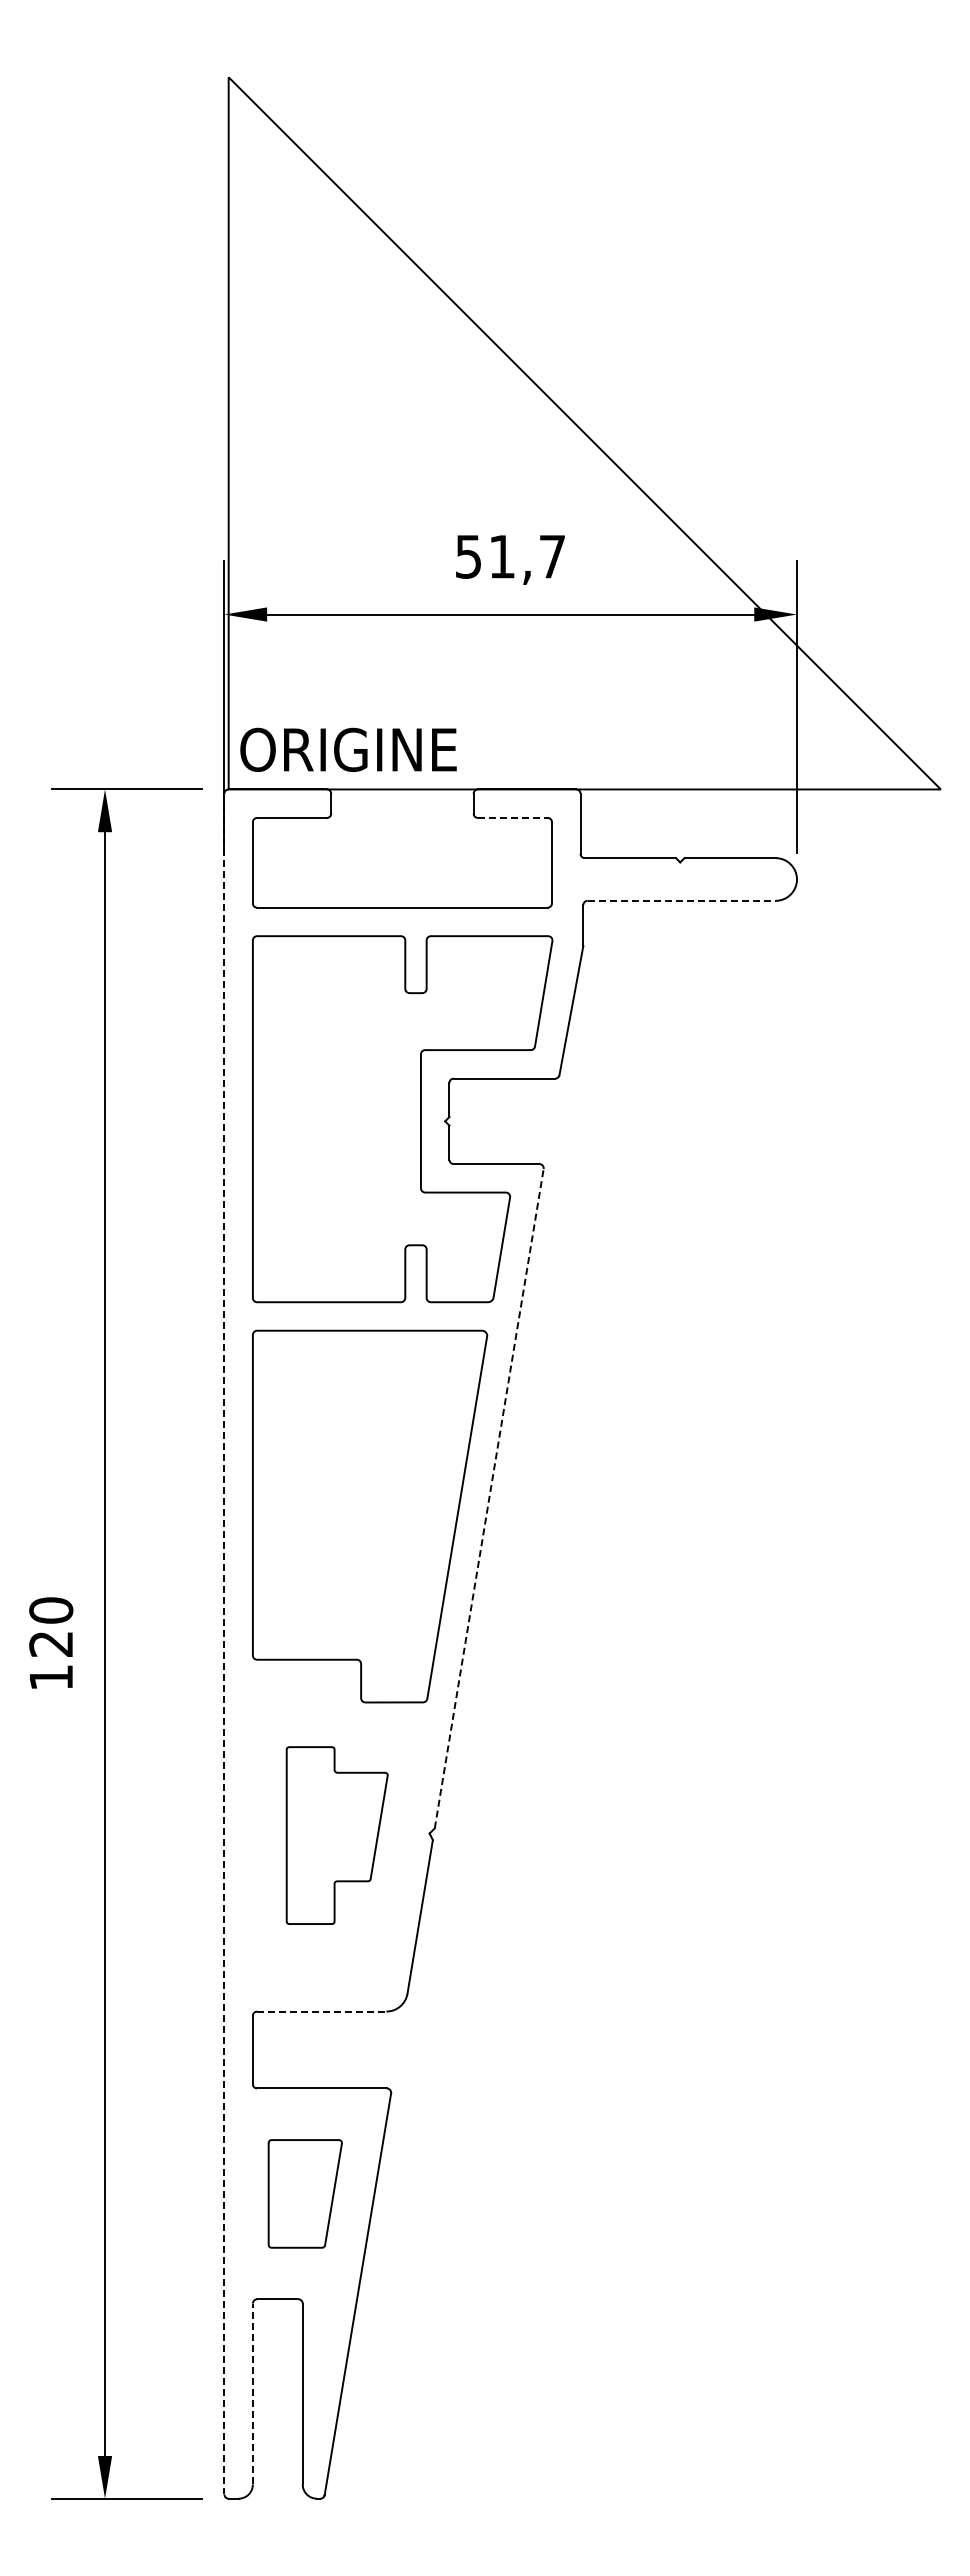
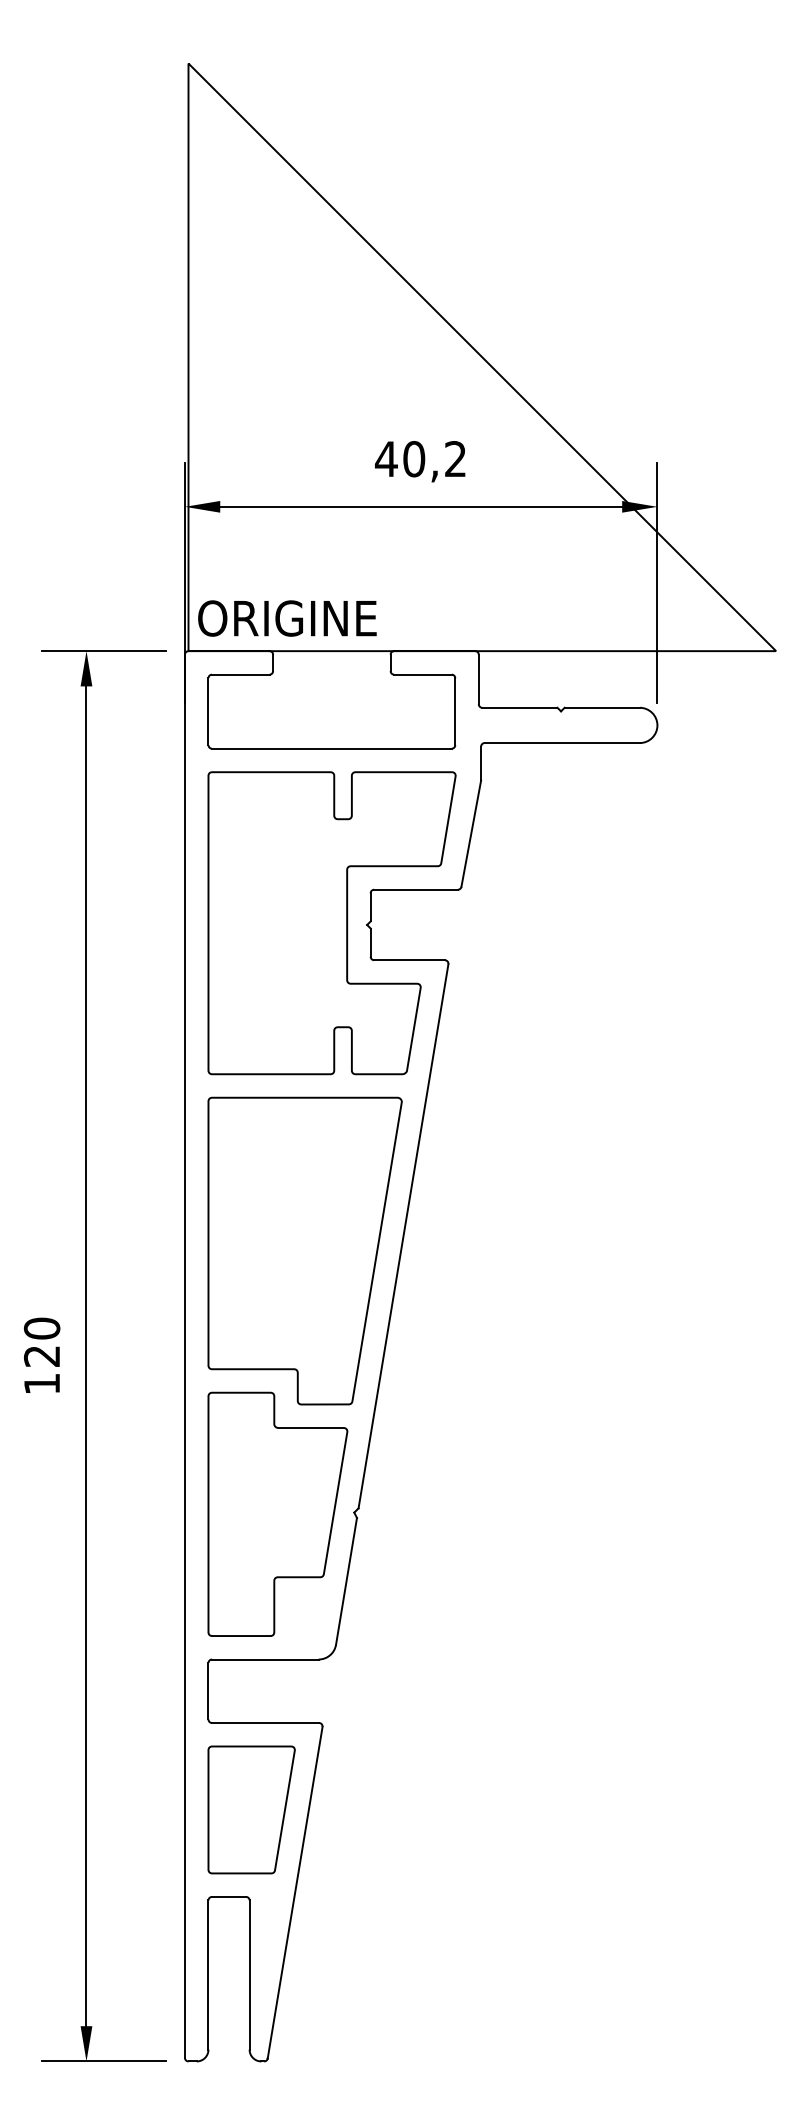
text: (509, 556) -> (420, 458), 51,7 -> 40,2
line: (512, 817) -> (422, 674), dashed -> solid
line: (682, 900) -> (562, 742), dashed -> solid
line: (489, 1498) -> (403, 1236), dashed -> solid
line: (224, 1644) -> (185, 1356), dashed -> solid
part: (337, 1835) -> (278, 1514), size x1.67
line: (321, 2011) -> (265, 1659), dashed -> solid
part: (305, 2193) -> (251, 1809), size x1.43
line: (252, 2393) -> (208, 1974), dashed -> solid

